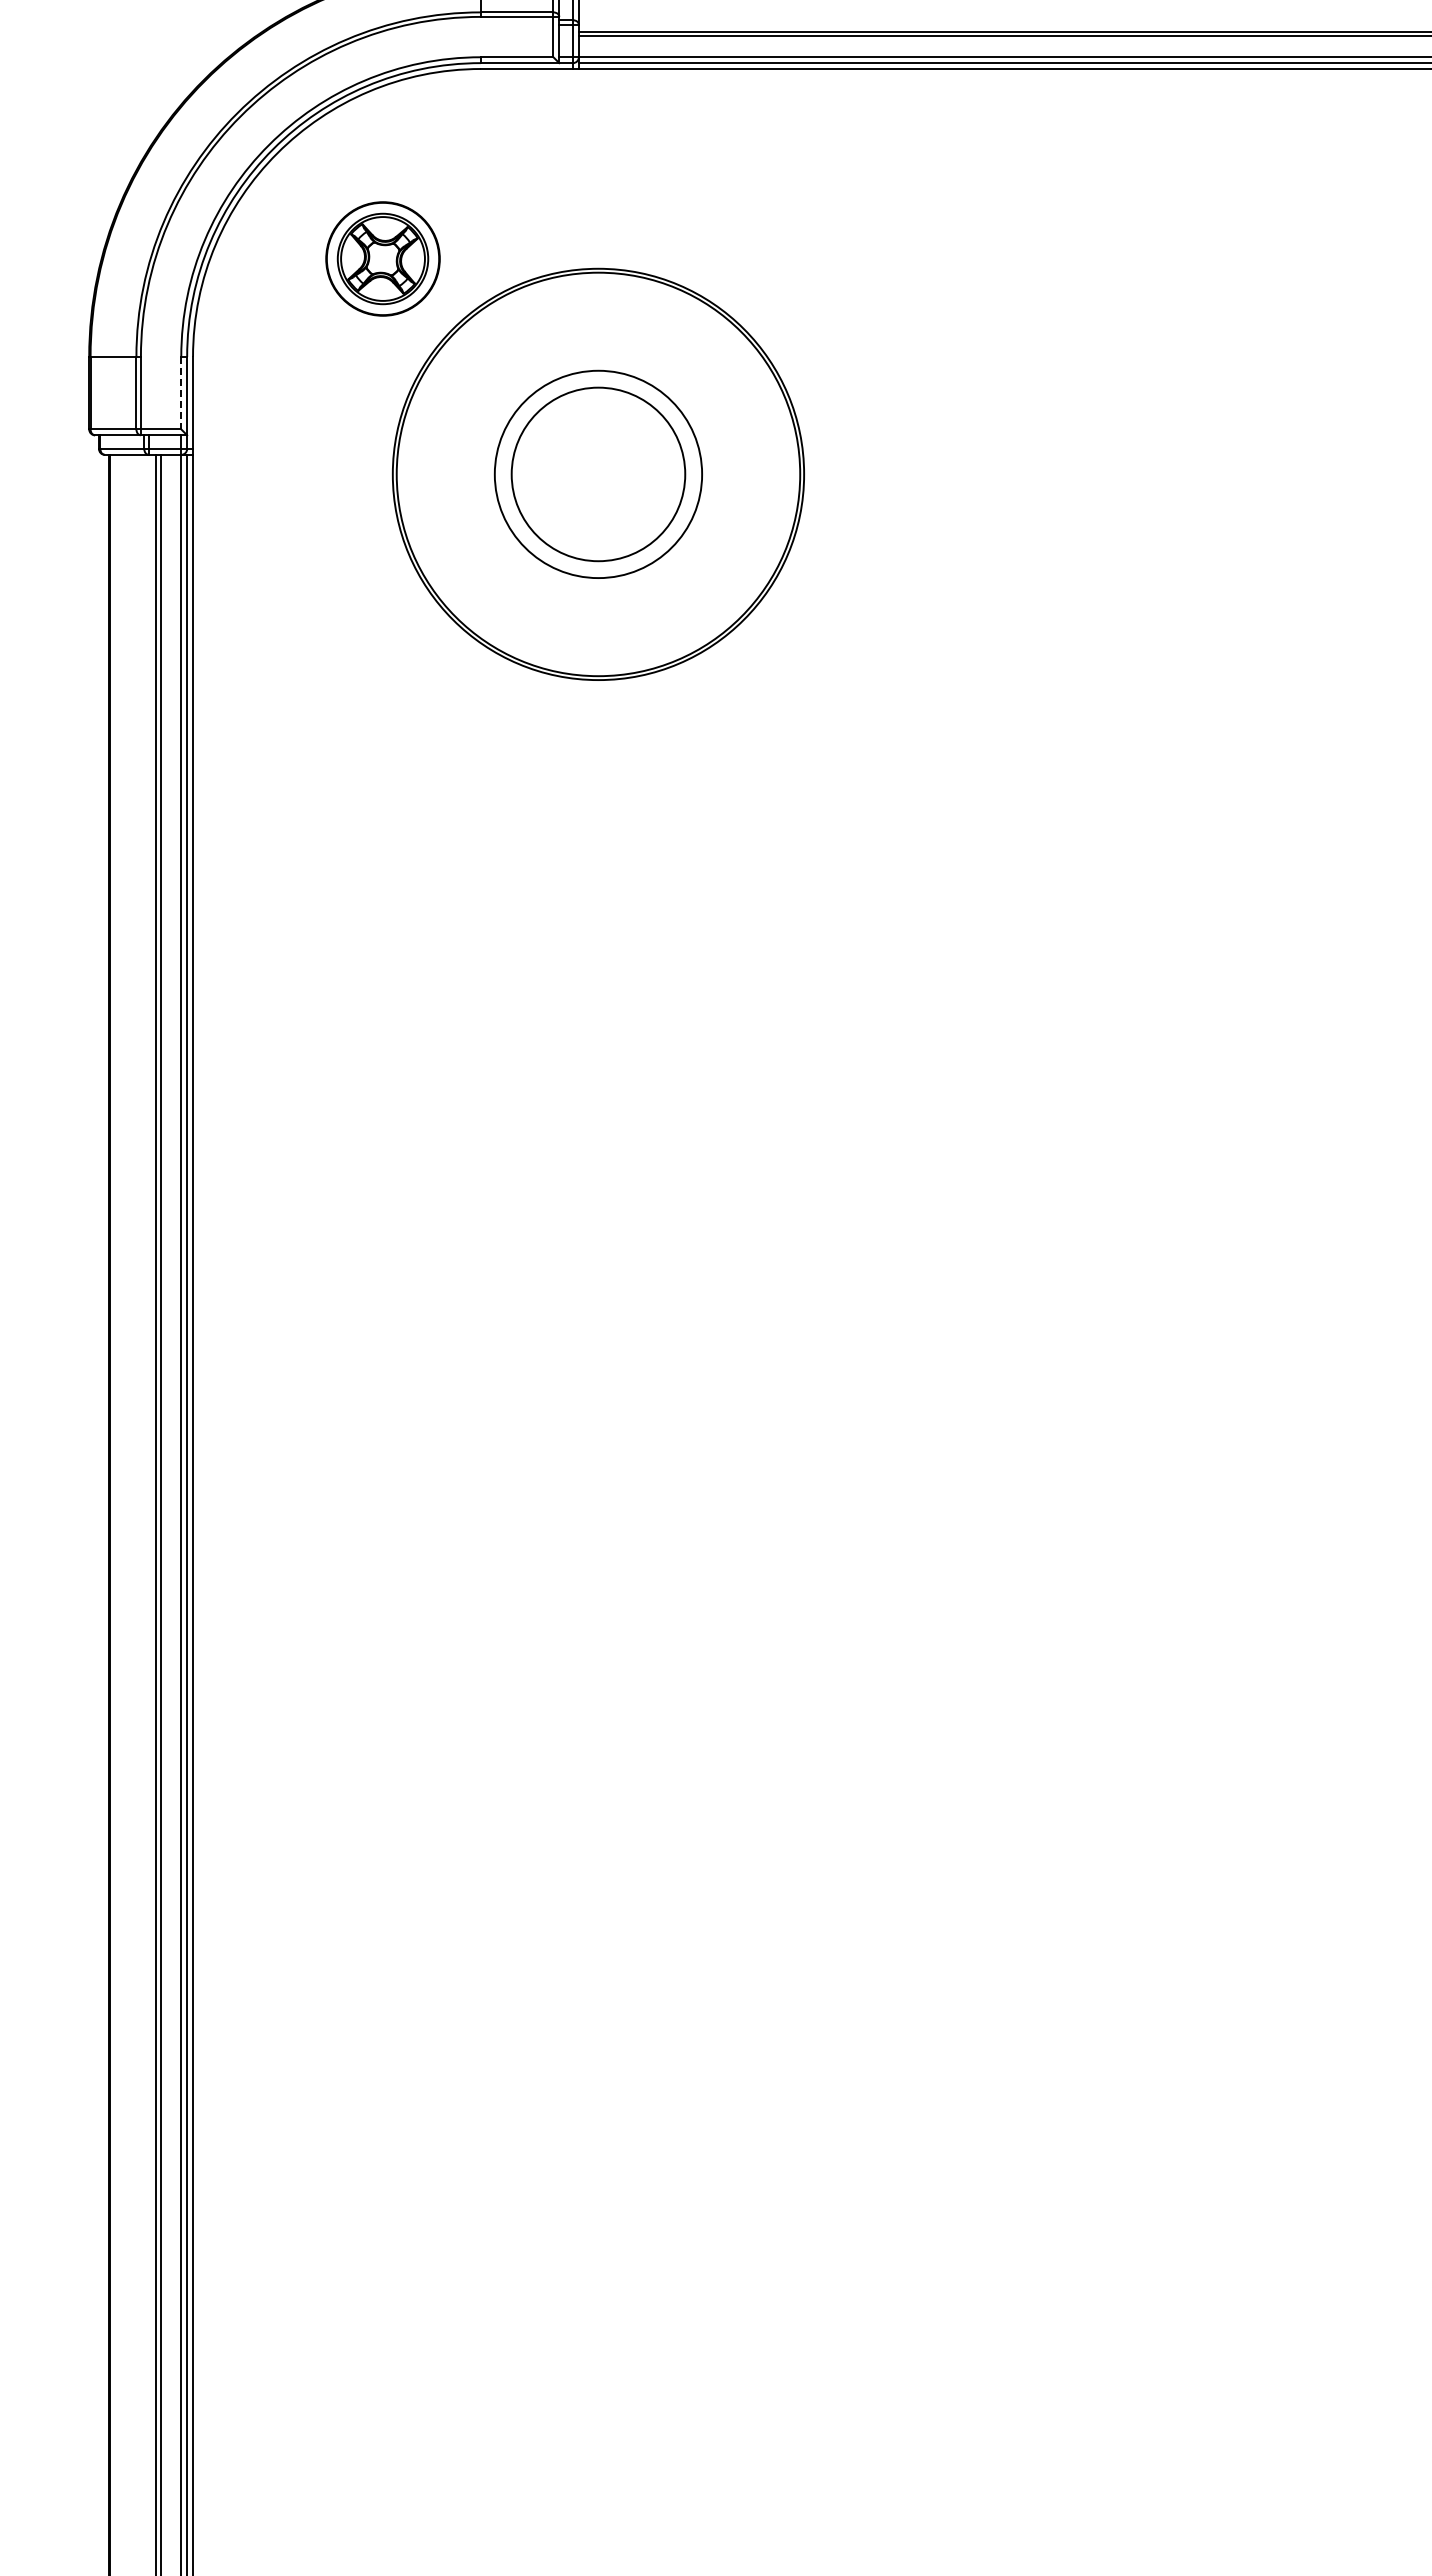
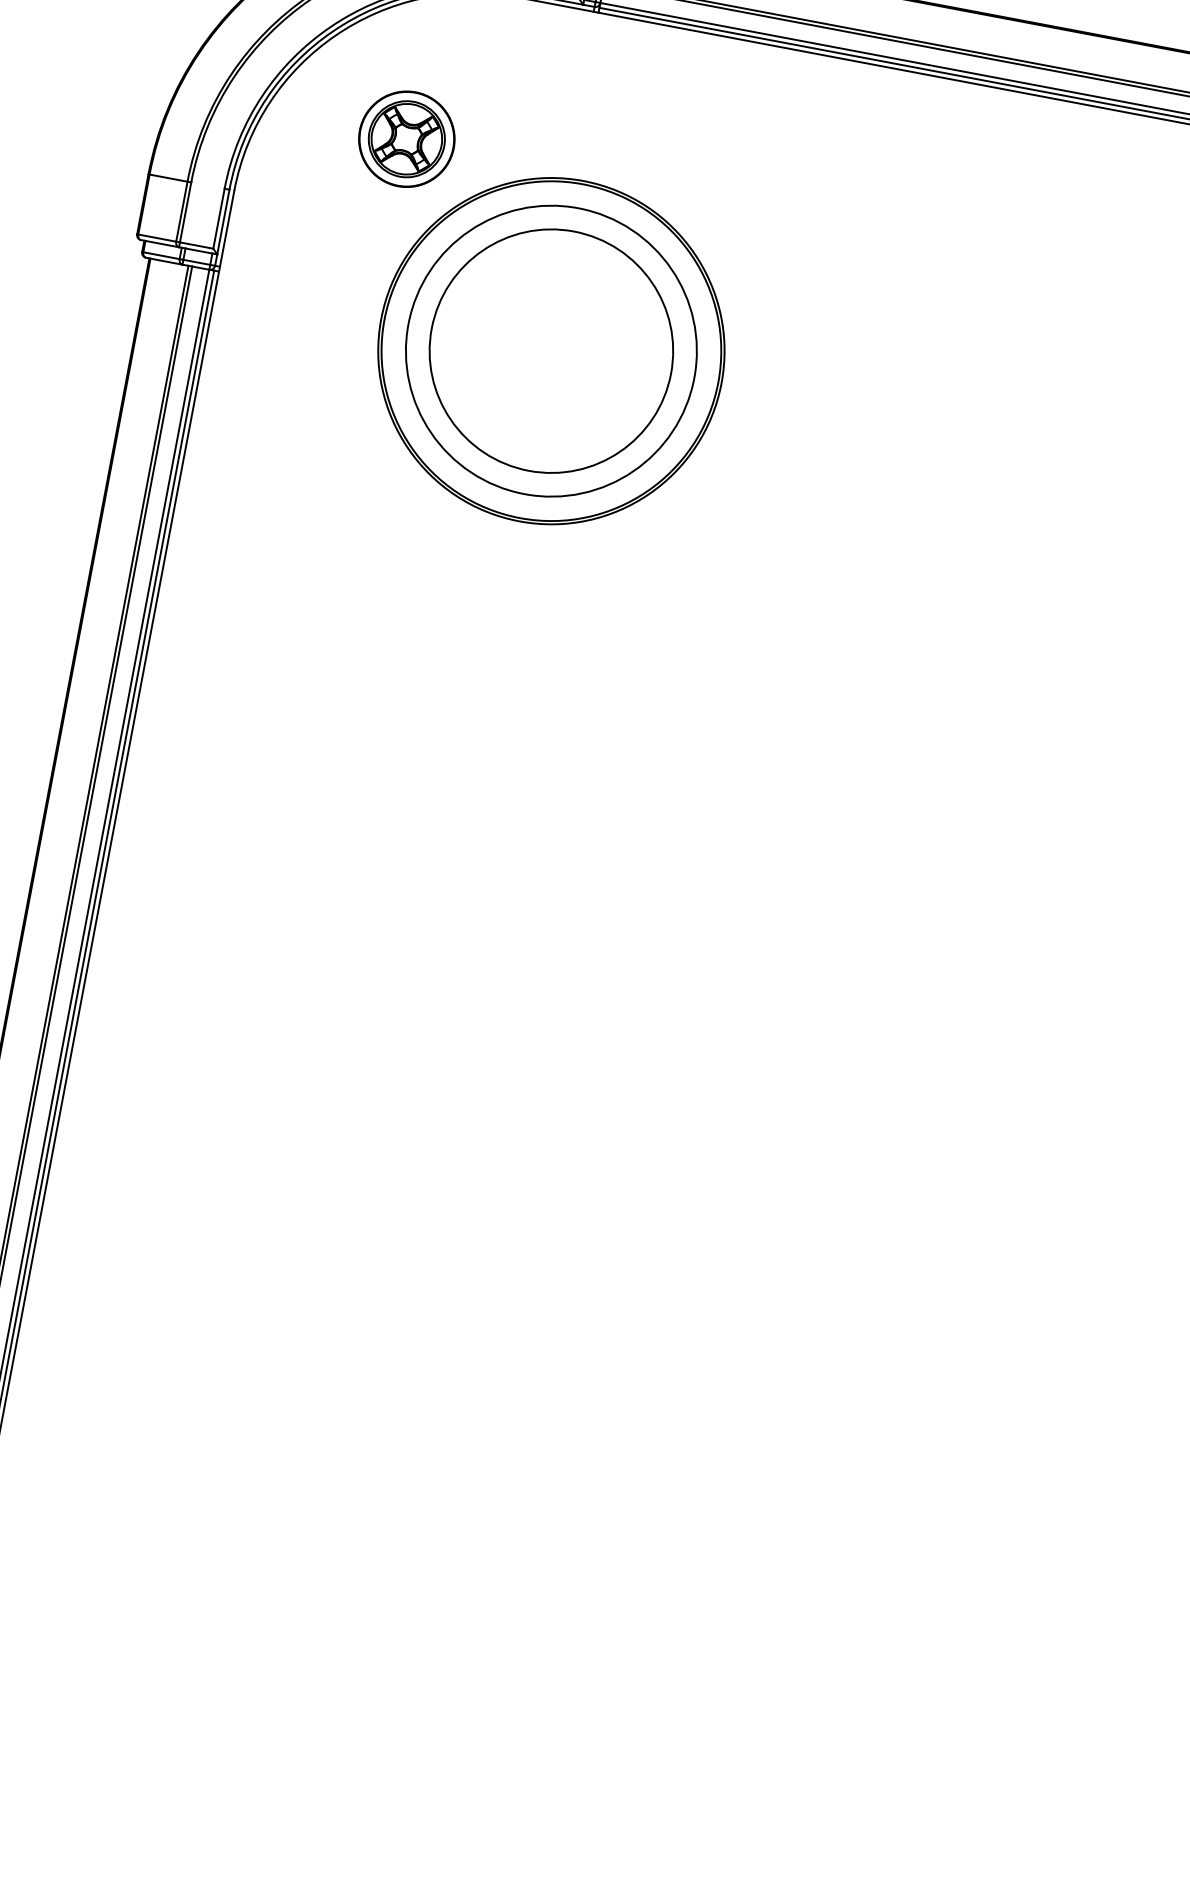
line: (181, 393) -> (219, 219), dashed -> solid
circle: (598, 474) -> (551, 351), size x1.67
circle: (598, 474) -> (551, 351), size x1.67

